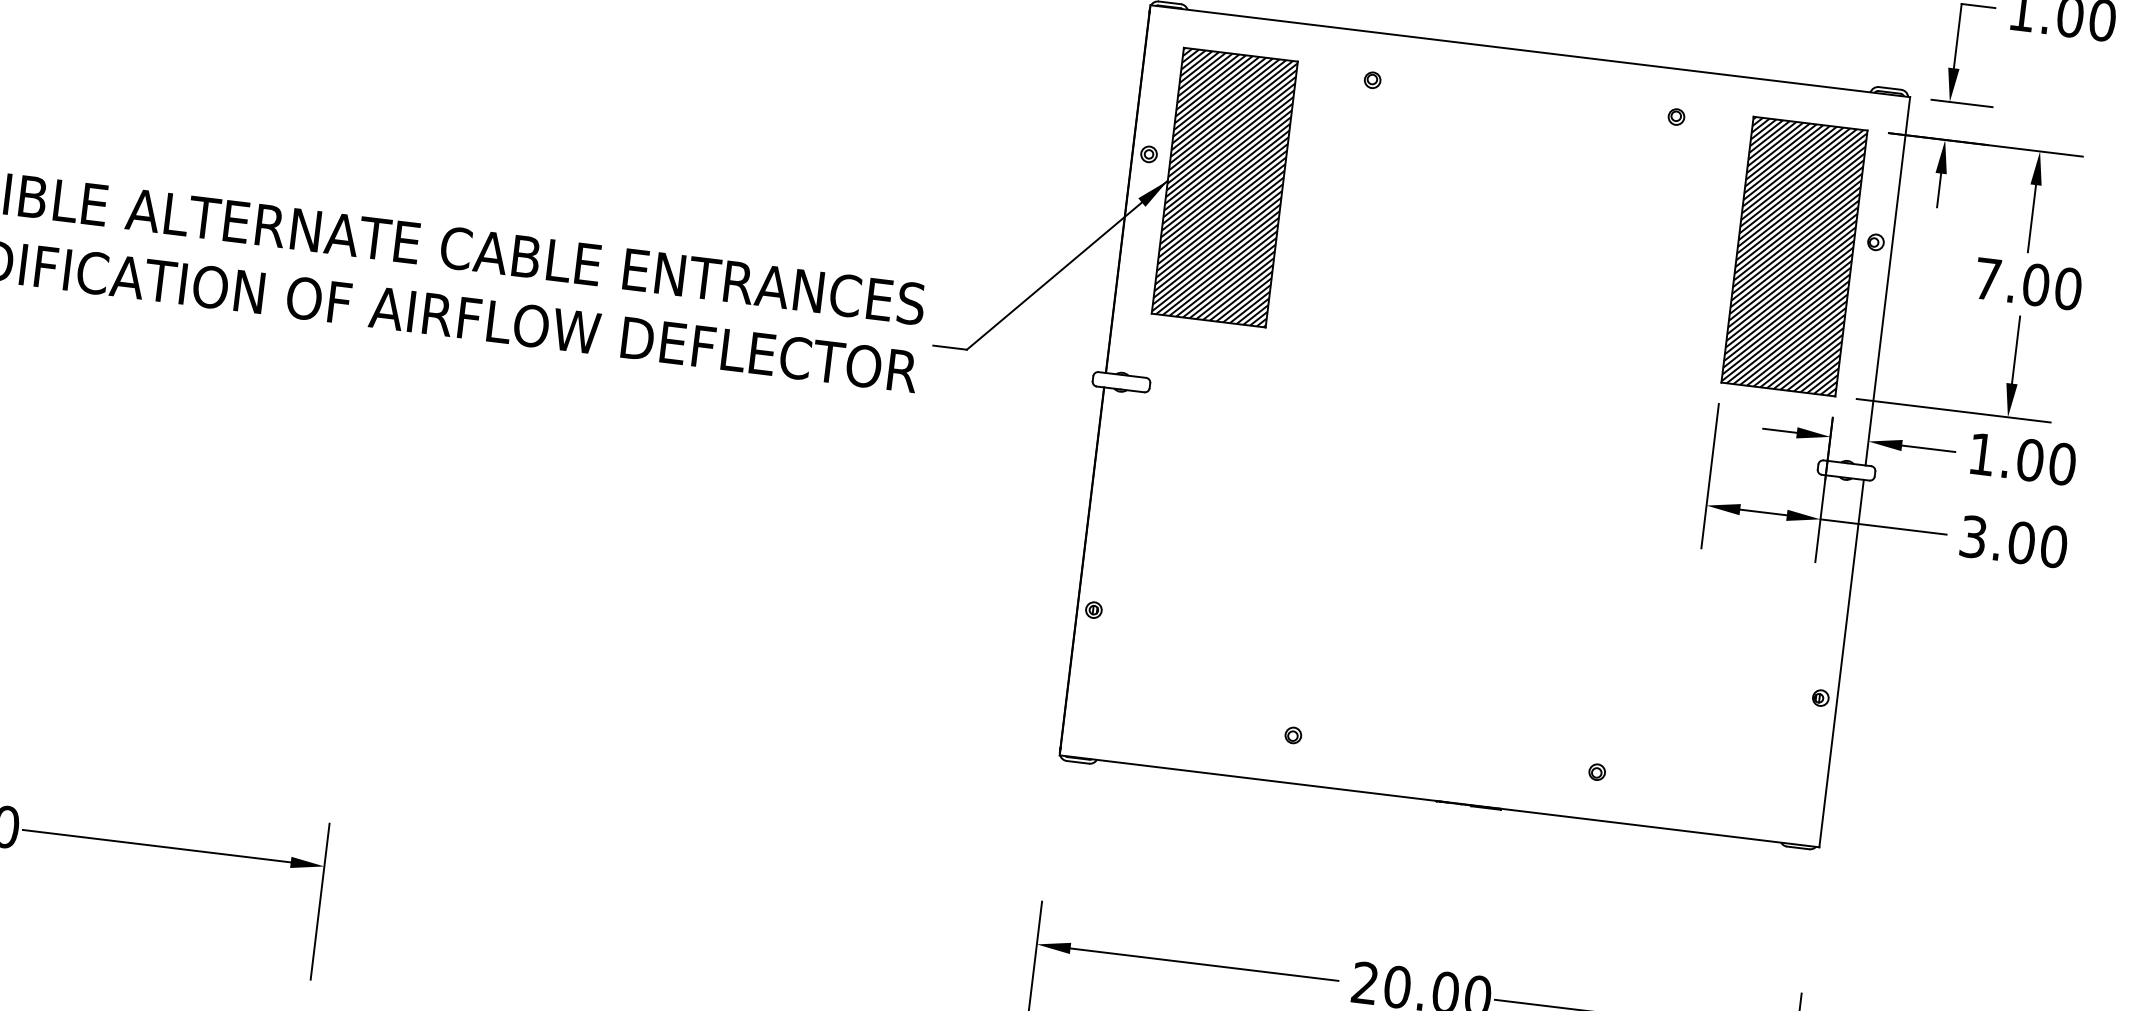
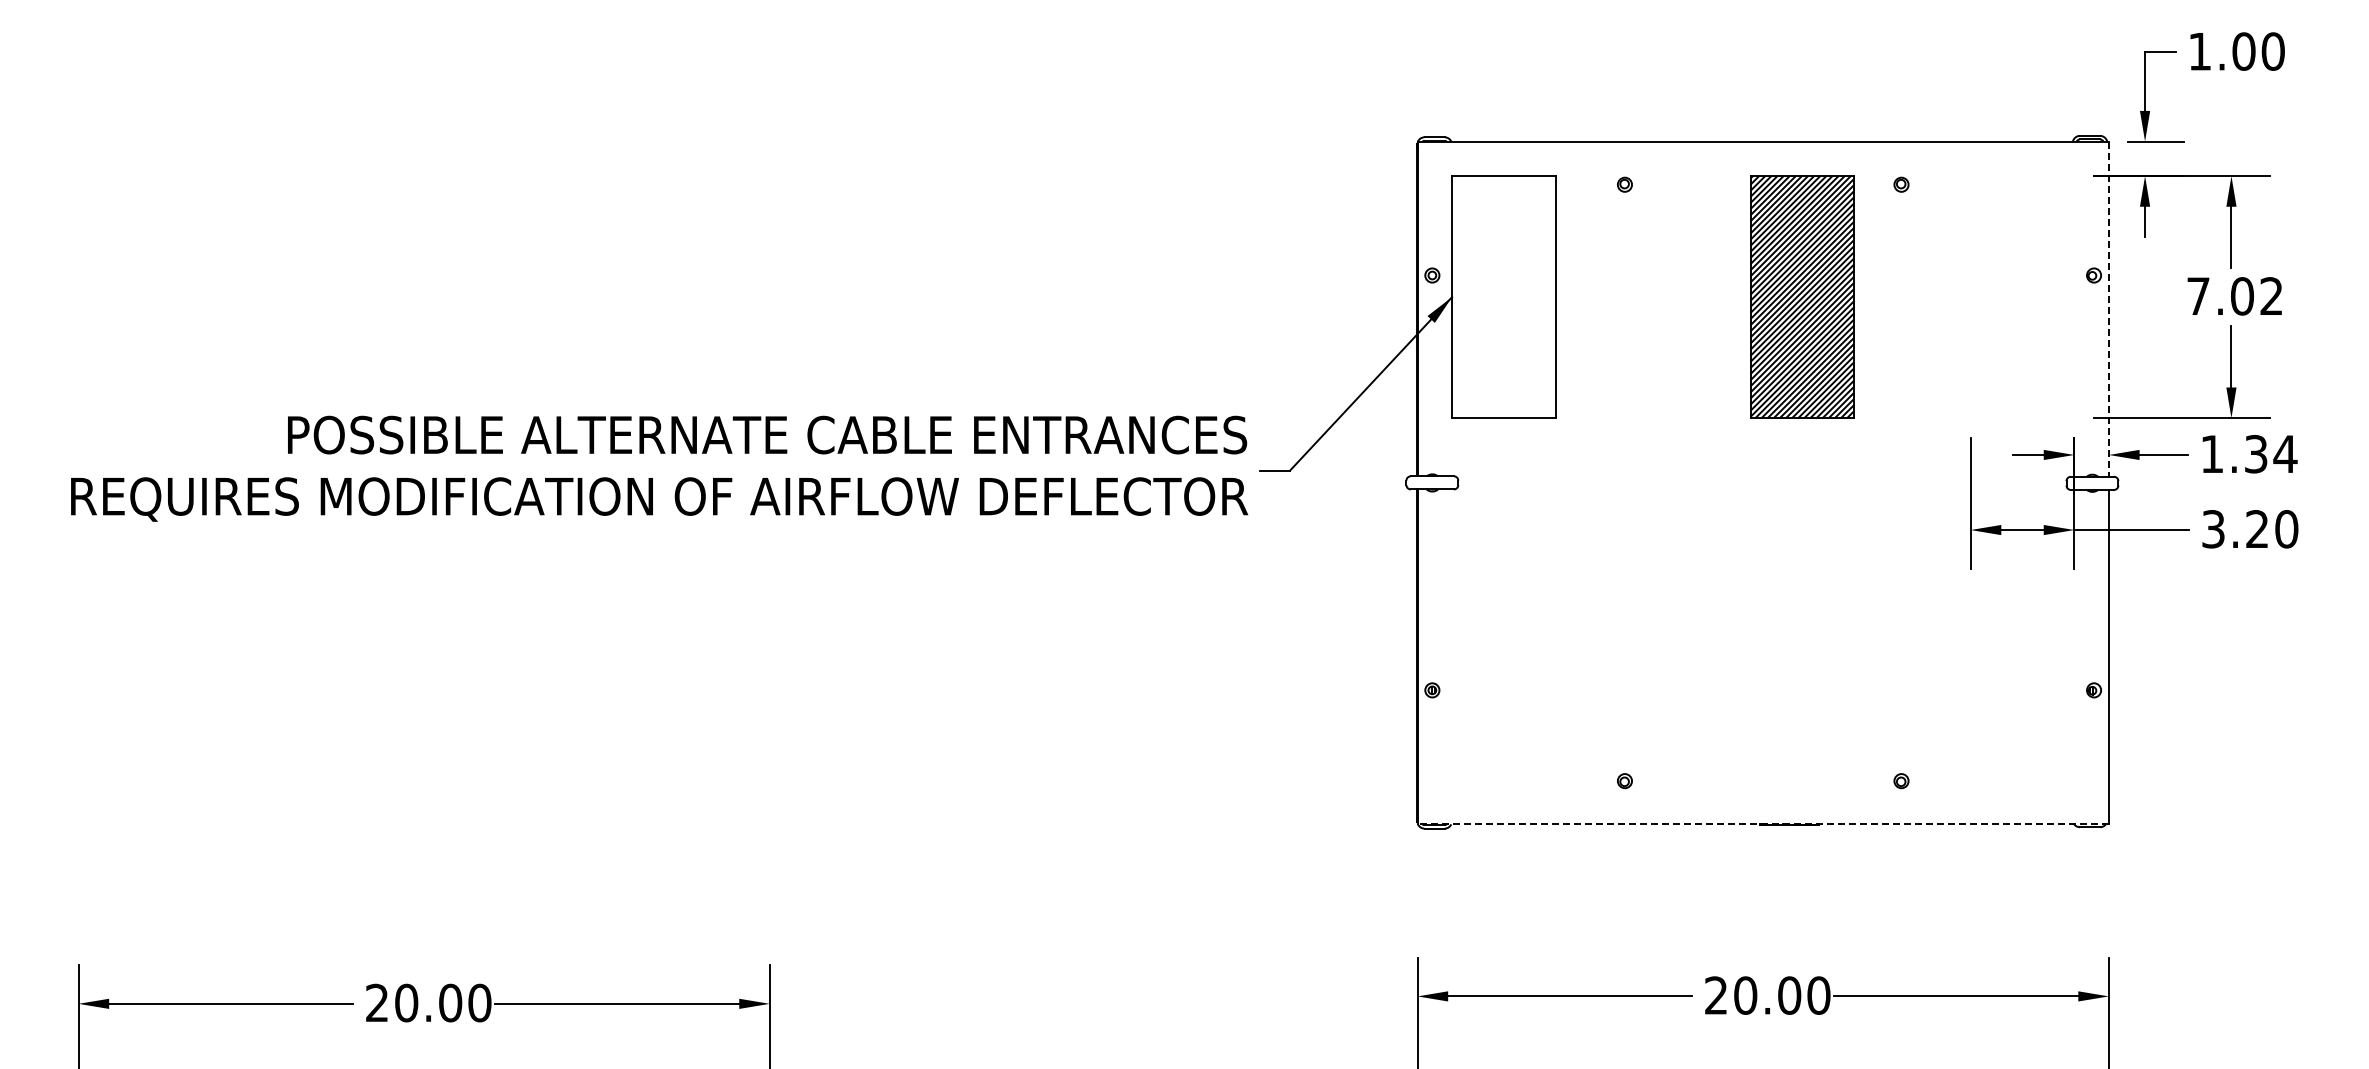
hatch: (1224, 188) -> (1503, 297), removed
part: (1794, 255) -> (1802, 296), moved
line: (1887, 281) -> (2108, 309), solid -> dashed
text: (2068, 289) -> (2271, 296), 7.00 -> 7.02
text: (2046, 461) -> (2270, 453), 1.00 -> 1.34
text: (2021, 543) -> (2257, 529), 3.00 -> 3.20
line: (1439, 801) -> (1763, 824), solid -> dashed

